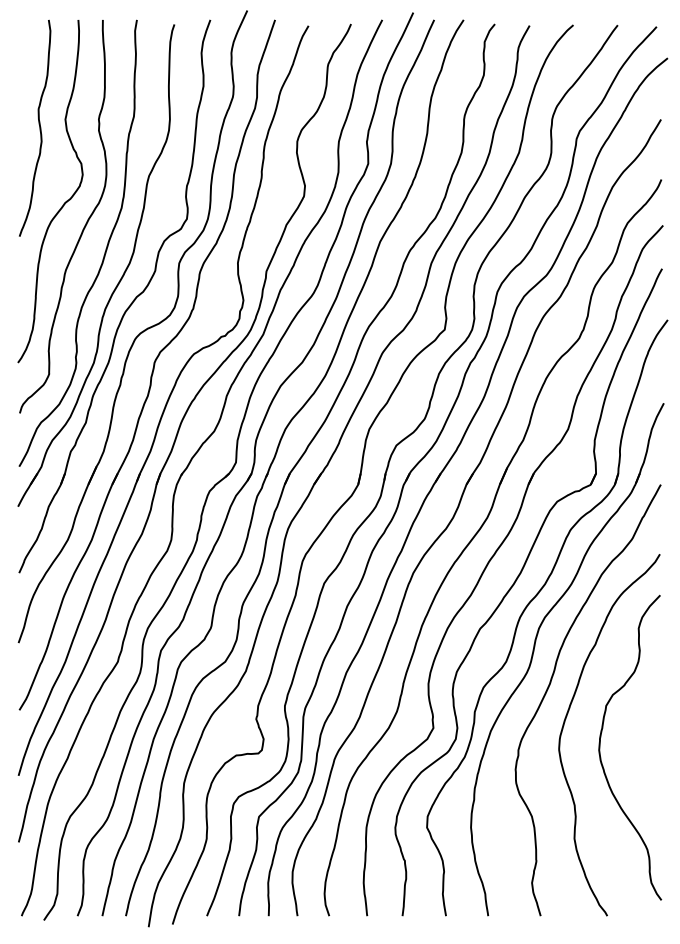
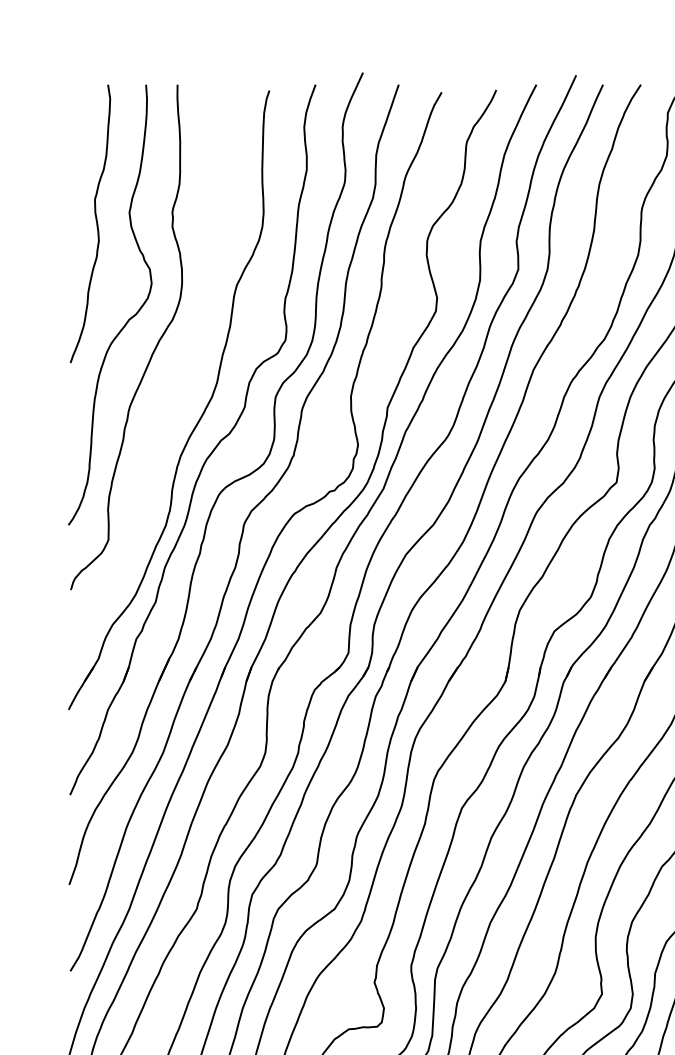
curve: (105, 248) -> (180, 378), removed

